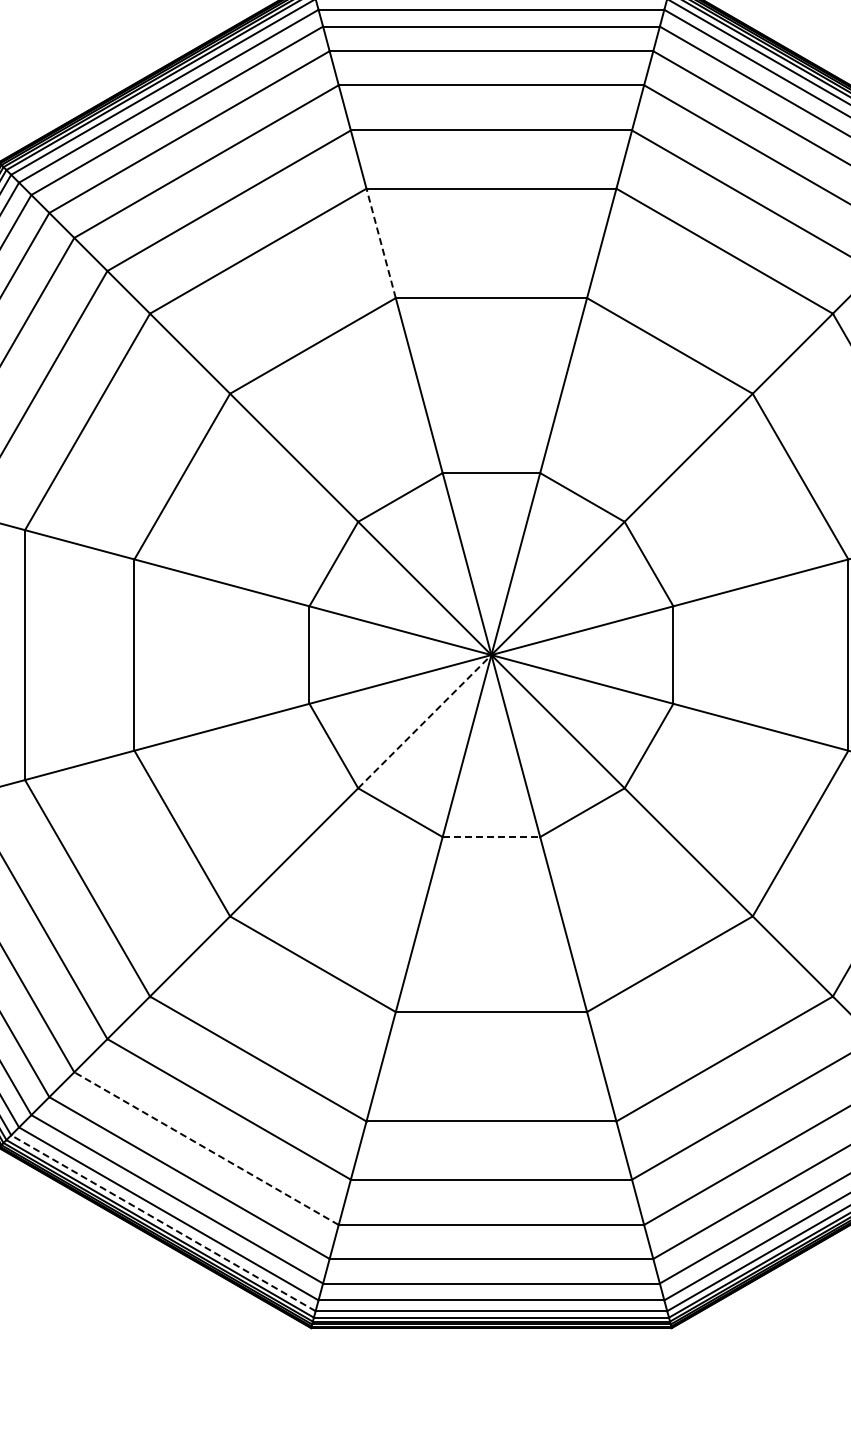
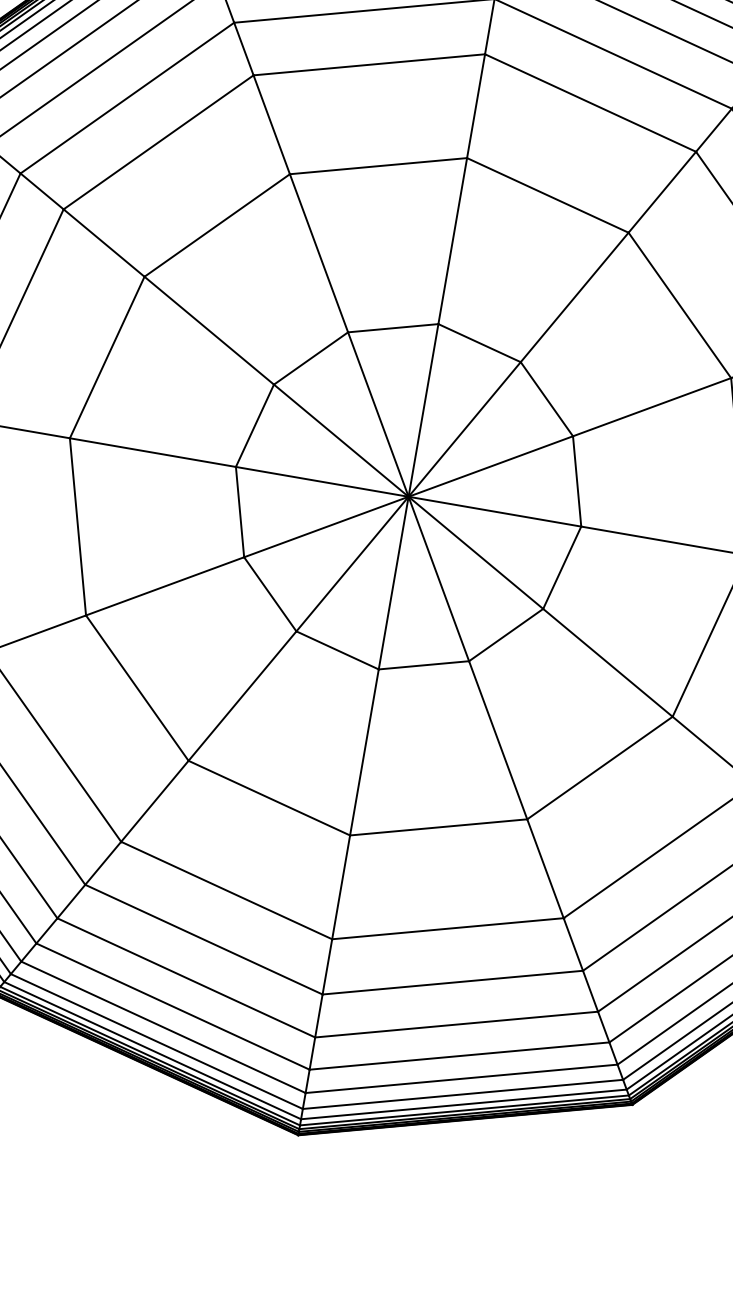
line: (381, 243) -> (272, 124), dashed -> solid
line: (425, 721) -> (353, 563), dashed -> solid
line: (491, 837) -> (424, 665), dashed -> solid
line: (206, 1148) -> (186, 977), dashed -> solid
line: (163, 1223) -> (152, 1050), dashed -> solid

